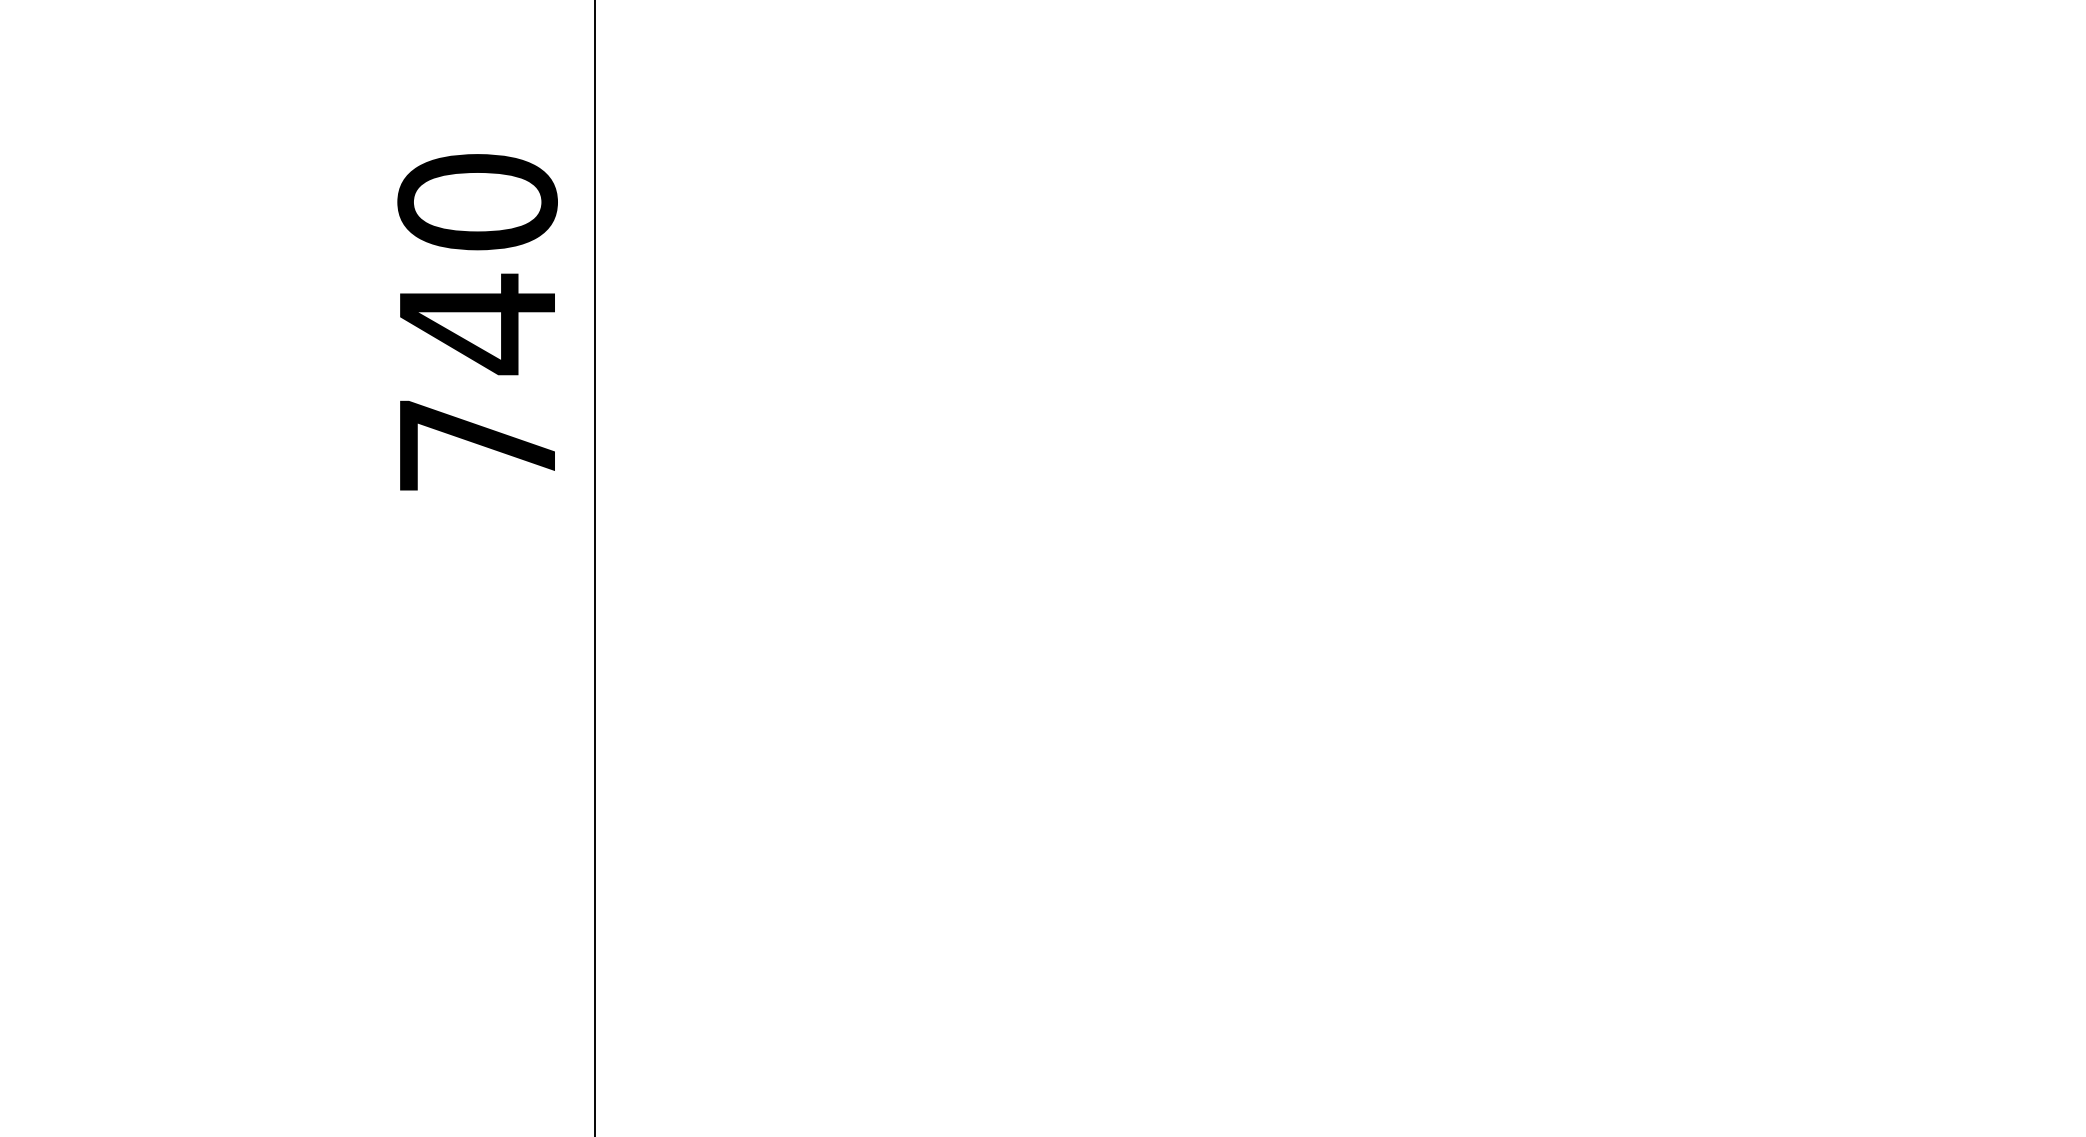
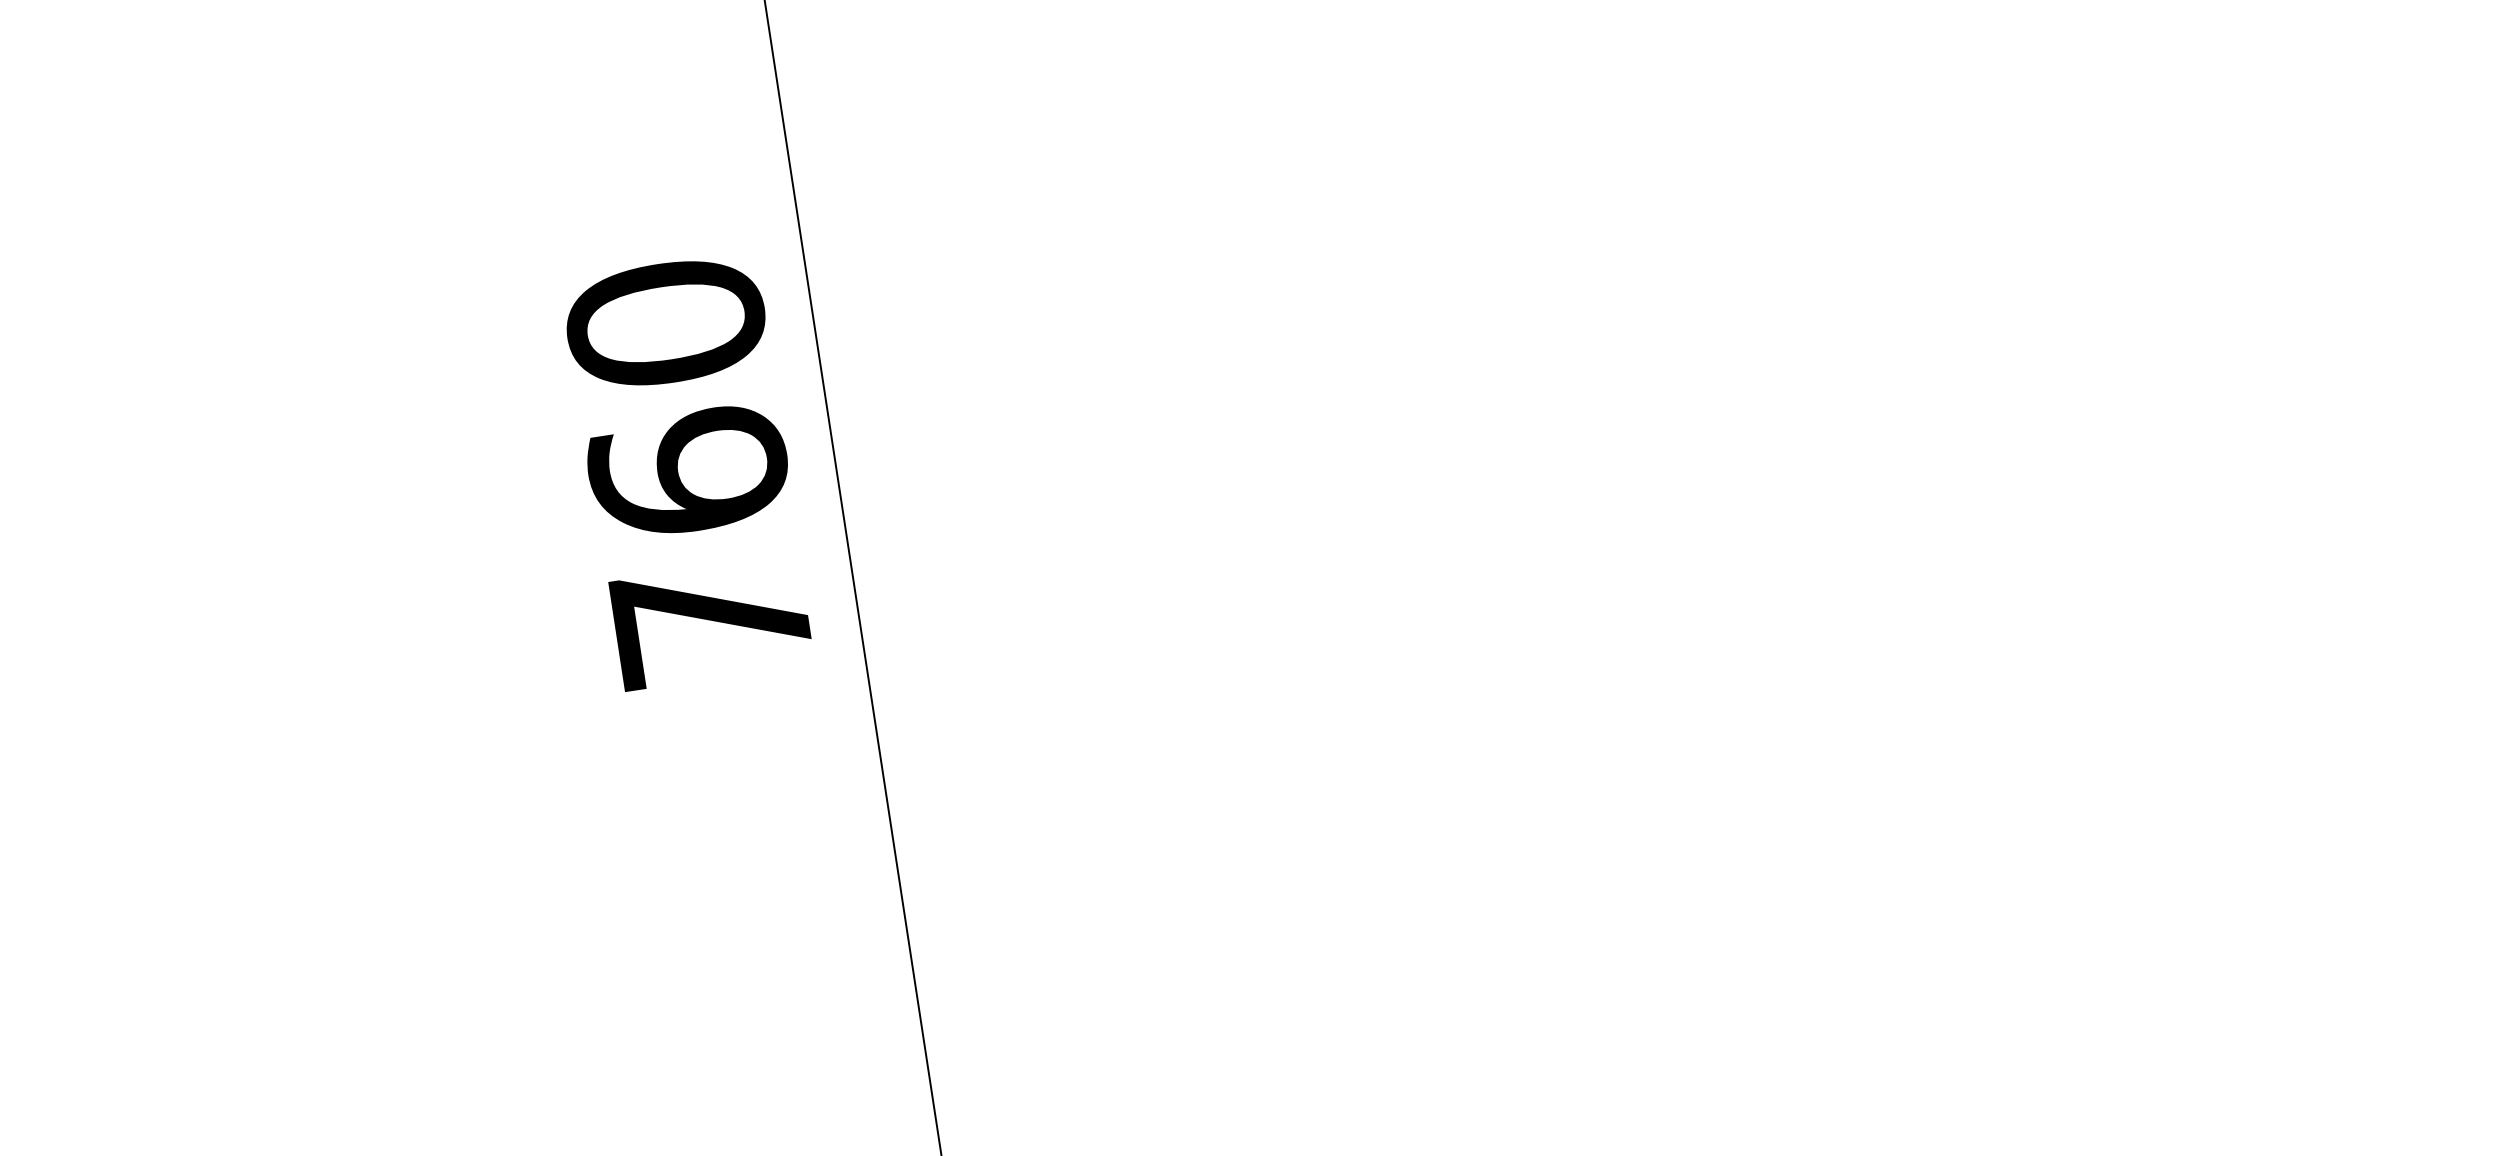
text: (477, 324) -> (688, 473), 740 -> 760

